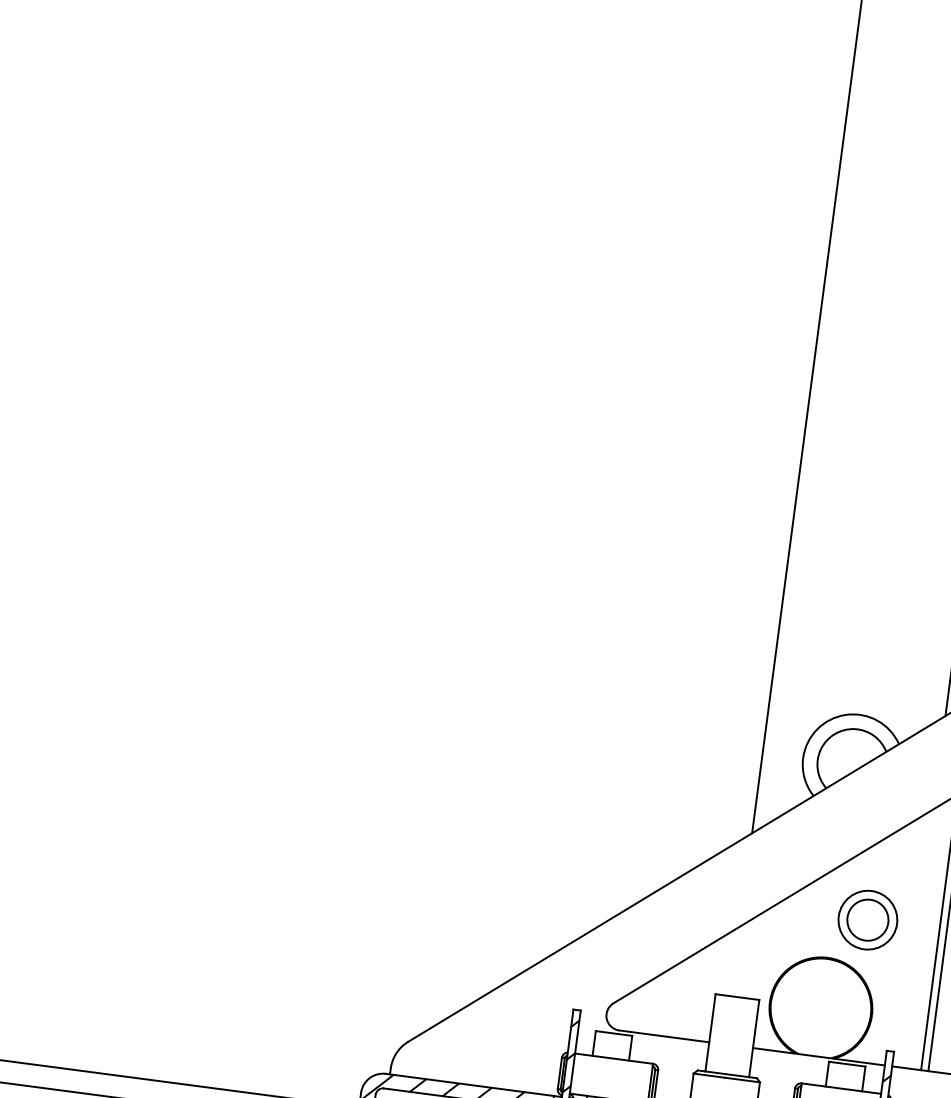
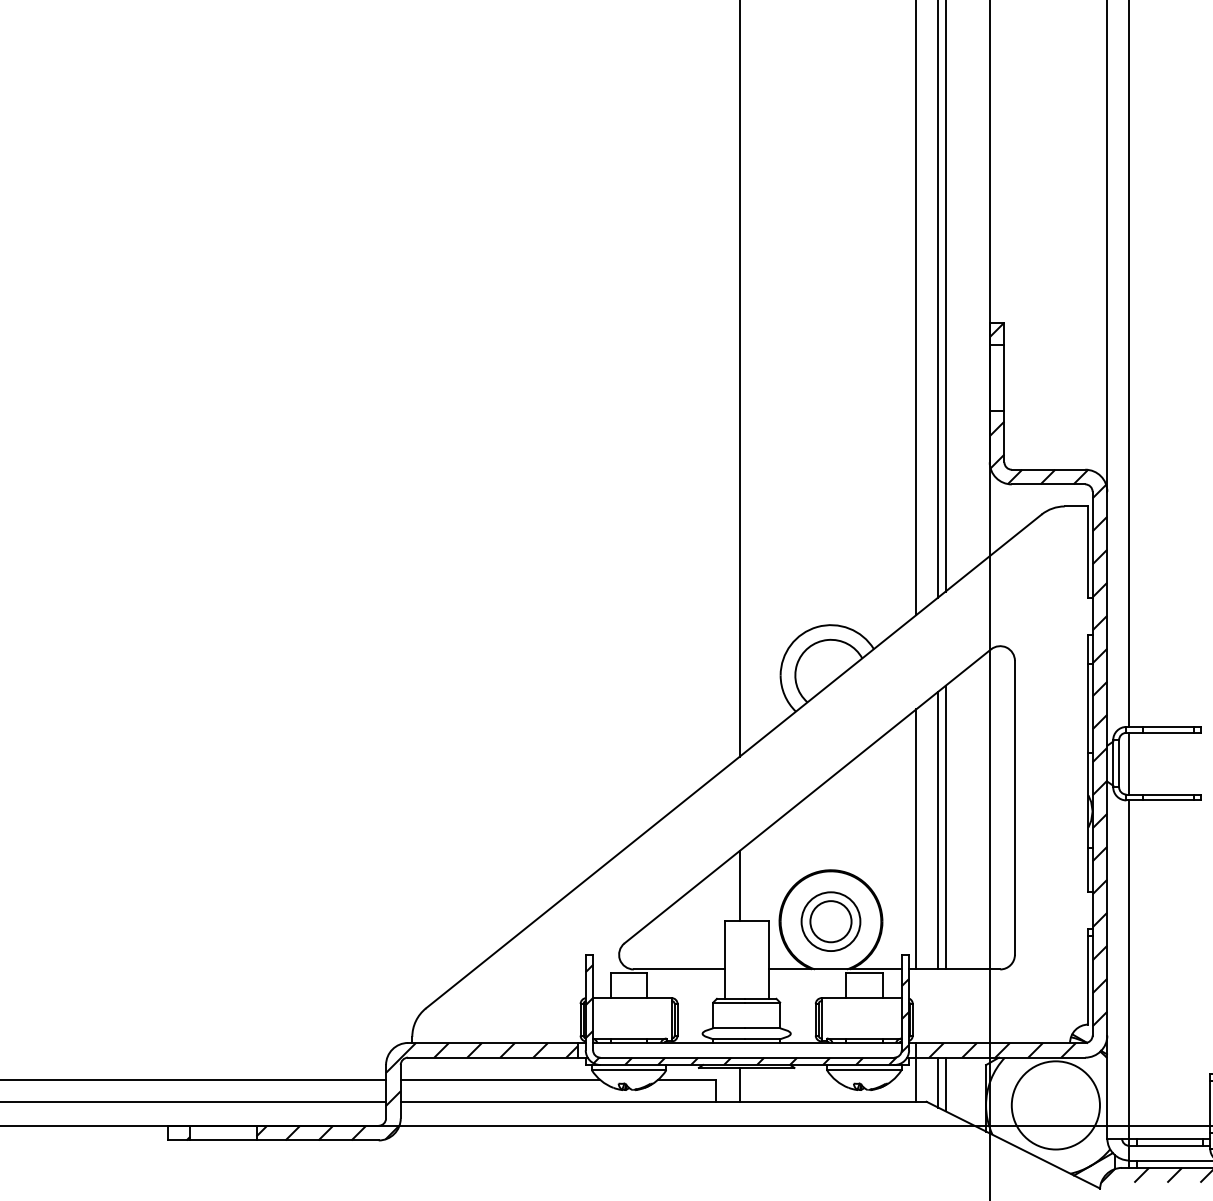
part: (867, 919) -> (830, 921), moved
line: (916, 938) -> (916, 839), added
line: (734, 961) -> (739, 885), added

